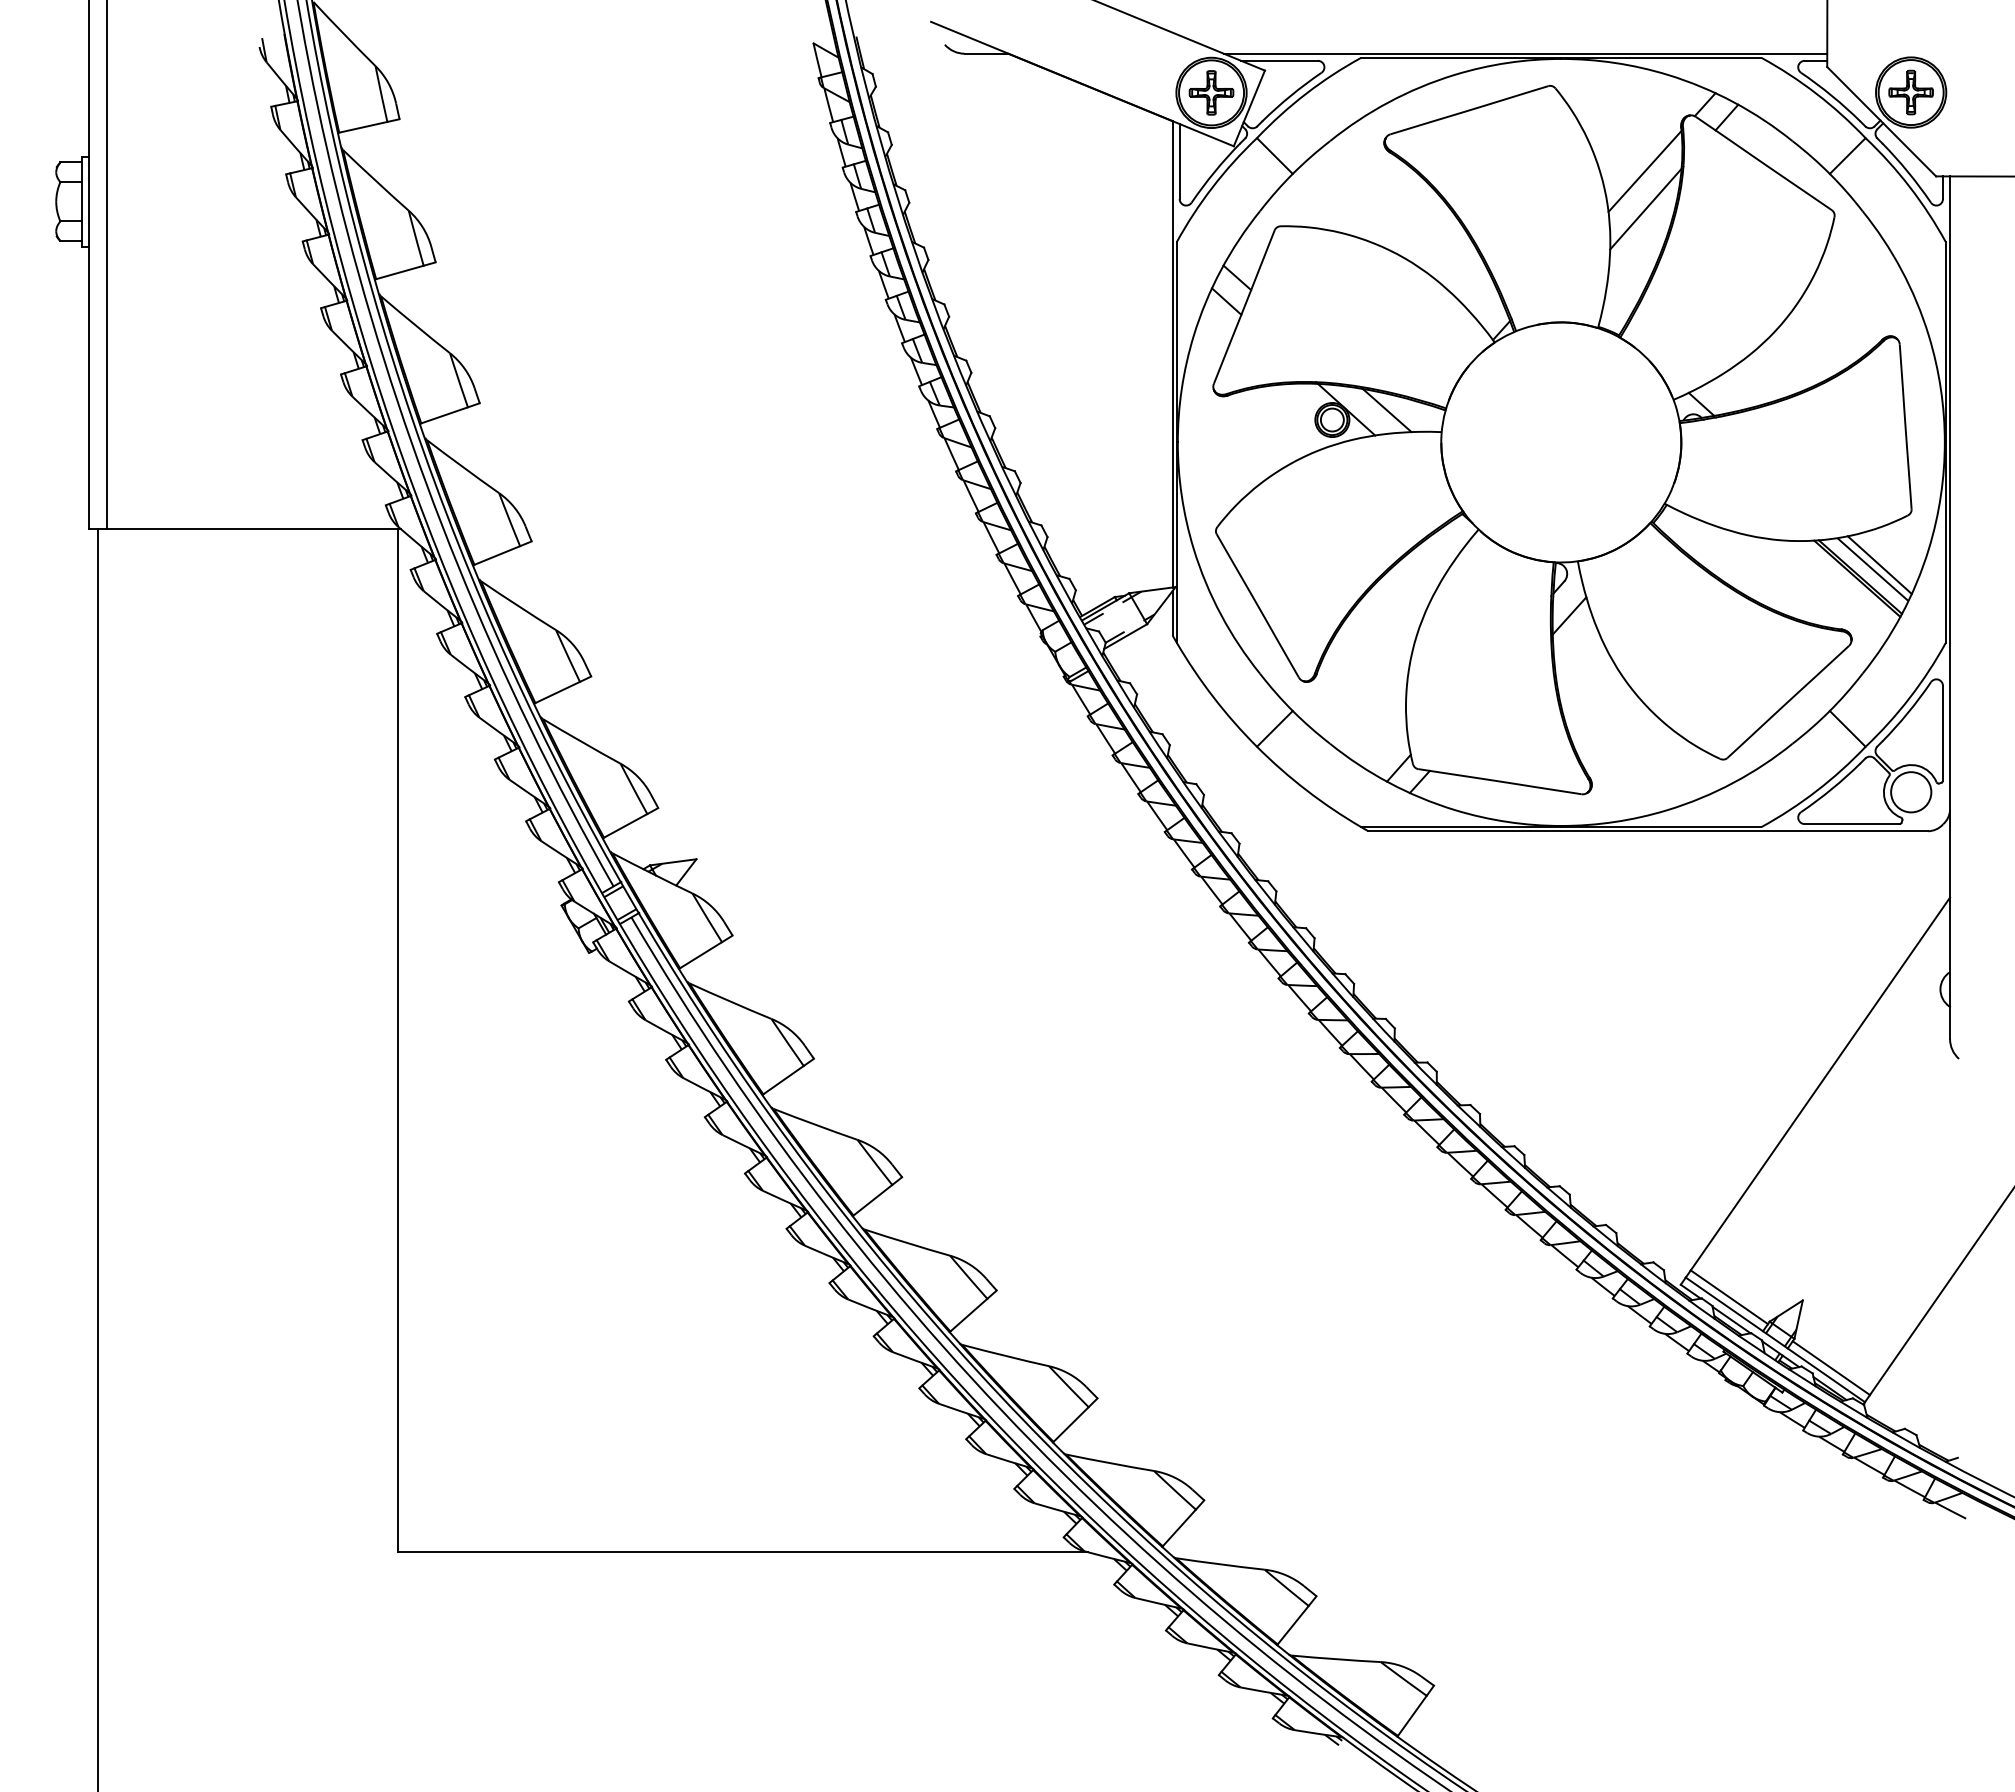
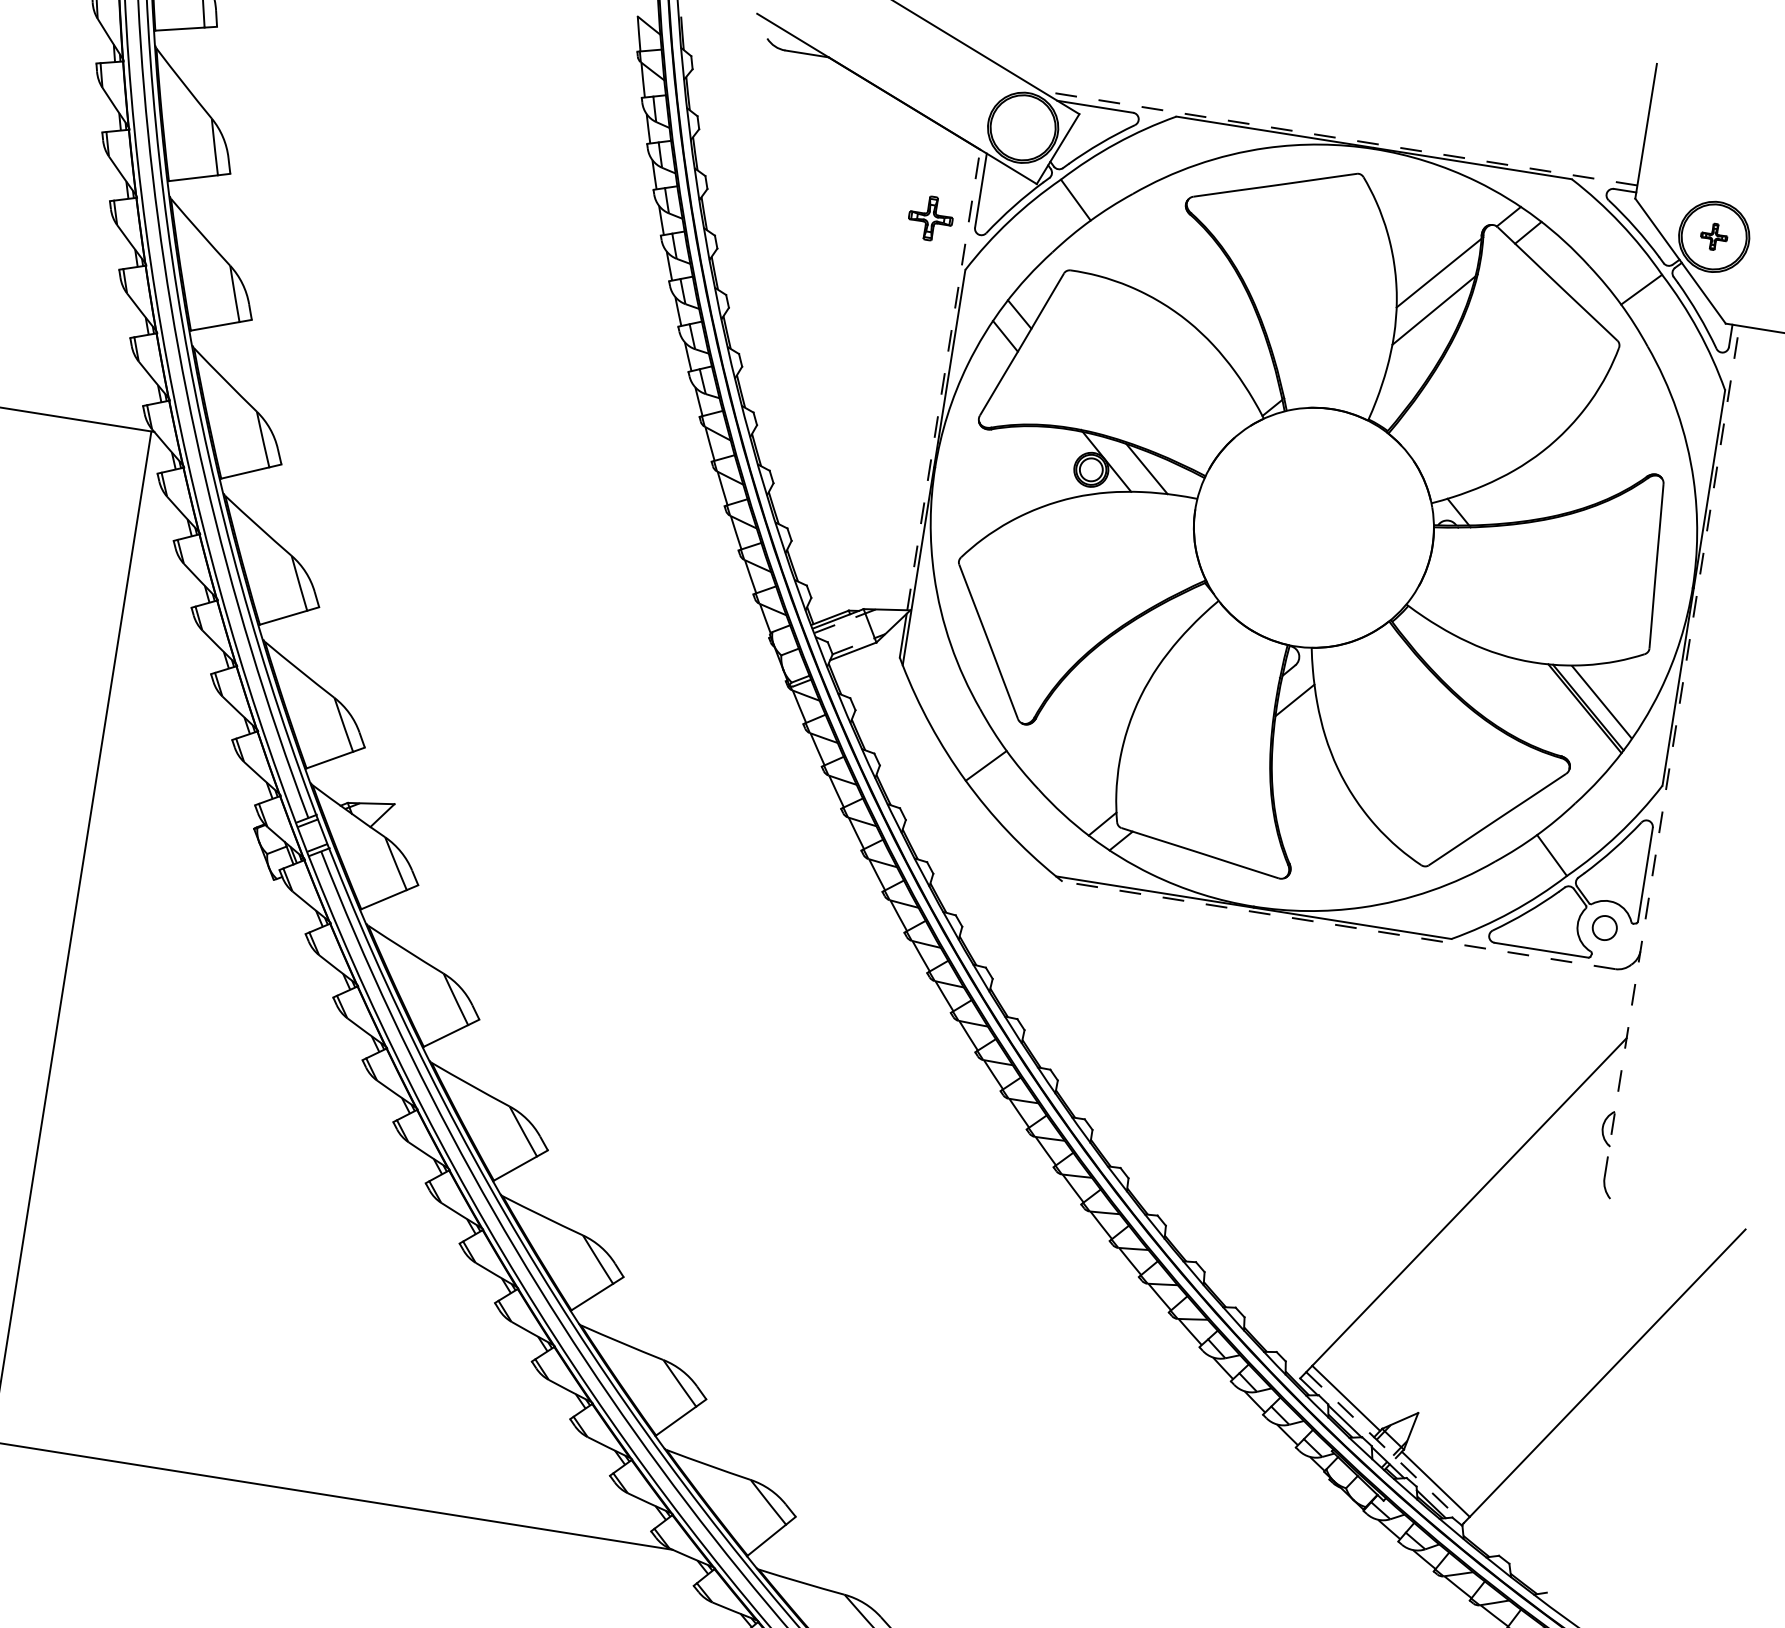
line: (1525, 53) -> (1339, 138), solid -> dashed
part: (1211, 92) -> (930, 218), moved
part: (1910, 92) -> (1713, 236), size x0.6
line: (1172, 353) -> (943, 379), solid -> dashed
line: (1879, 565) -> (1608, 699), removed
line: (1950, 607) -> (1672, 751), solid -> dashed
circle: (1911, 792) -> (1605, 928), size x0.6
line: (1648, 831) -> (1339, 925), solid -> dashed
line: (1775, 1340) -> (1385, 1448), solid -> dashed

